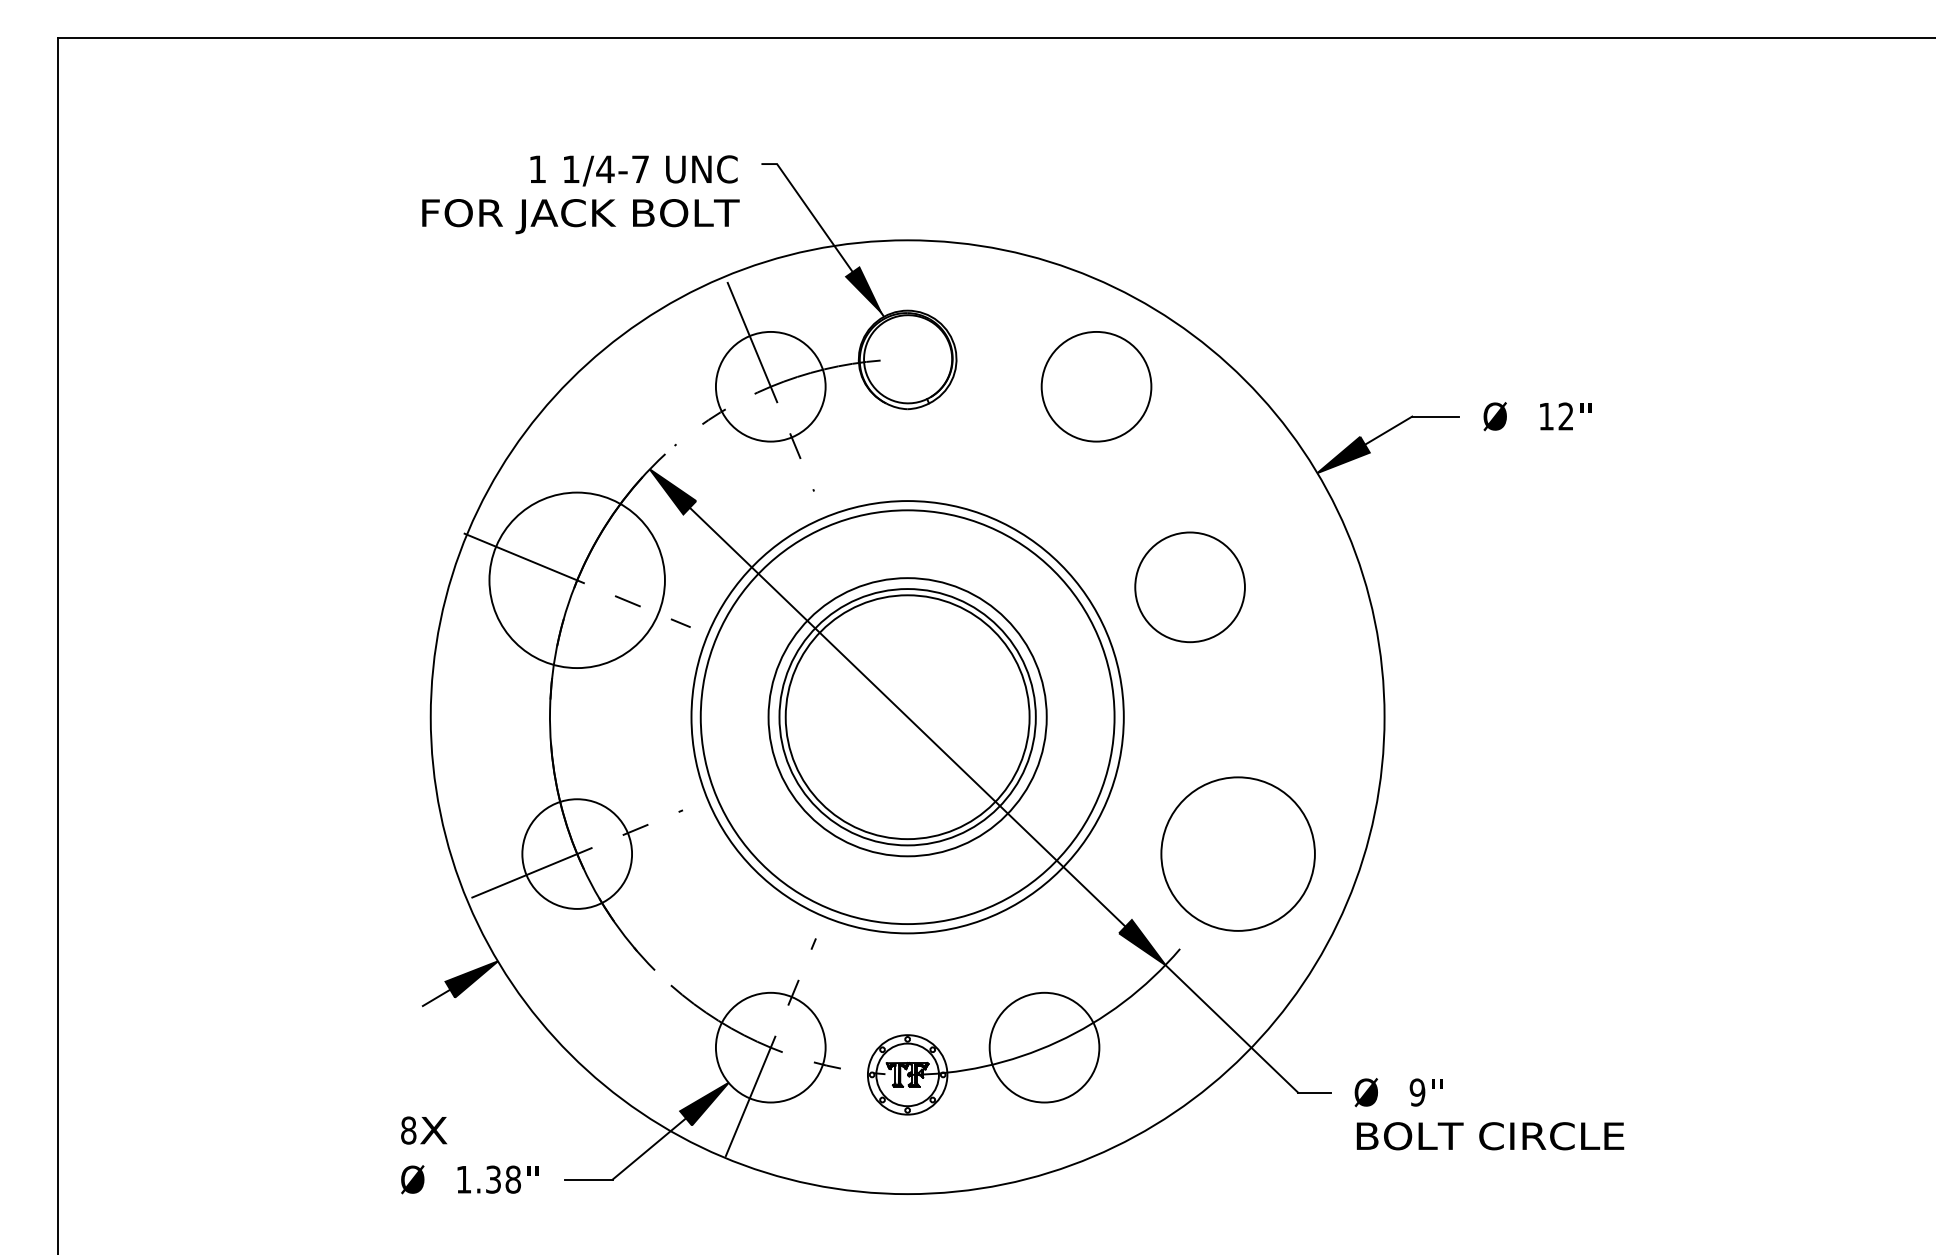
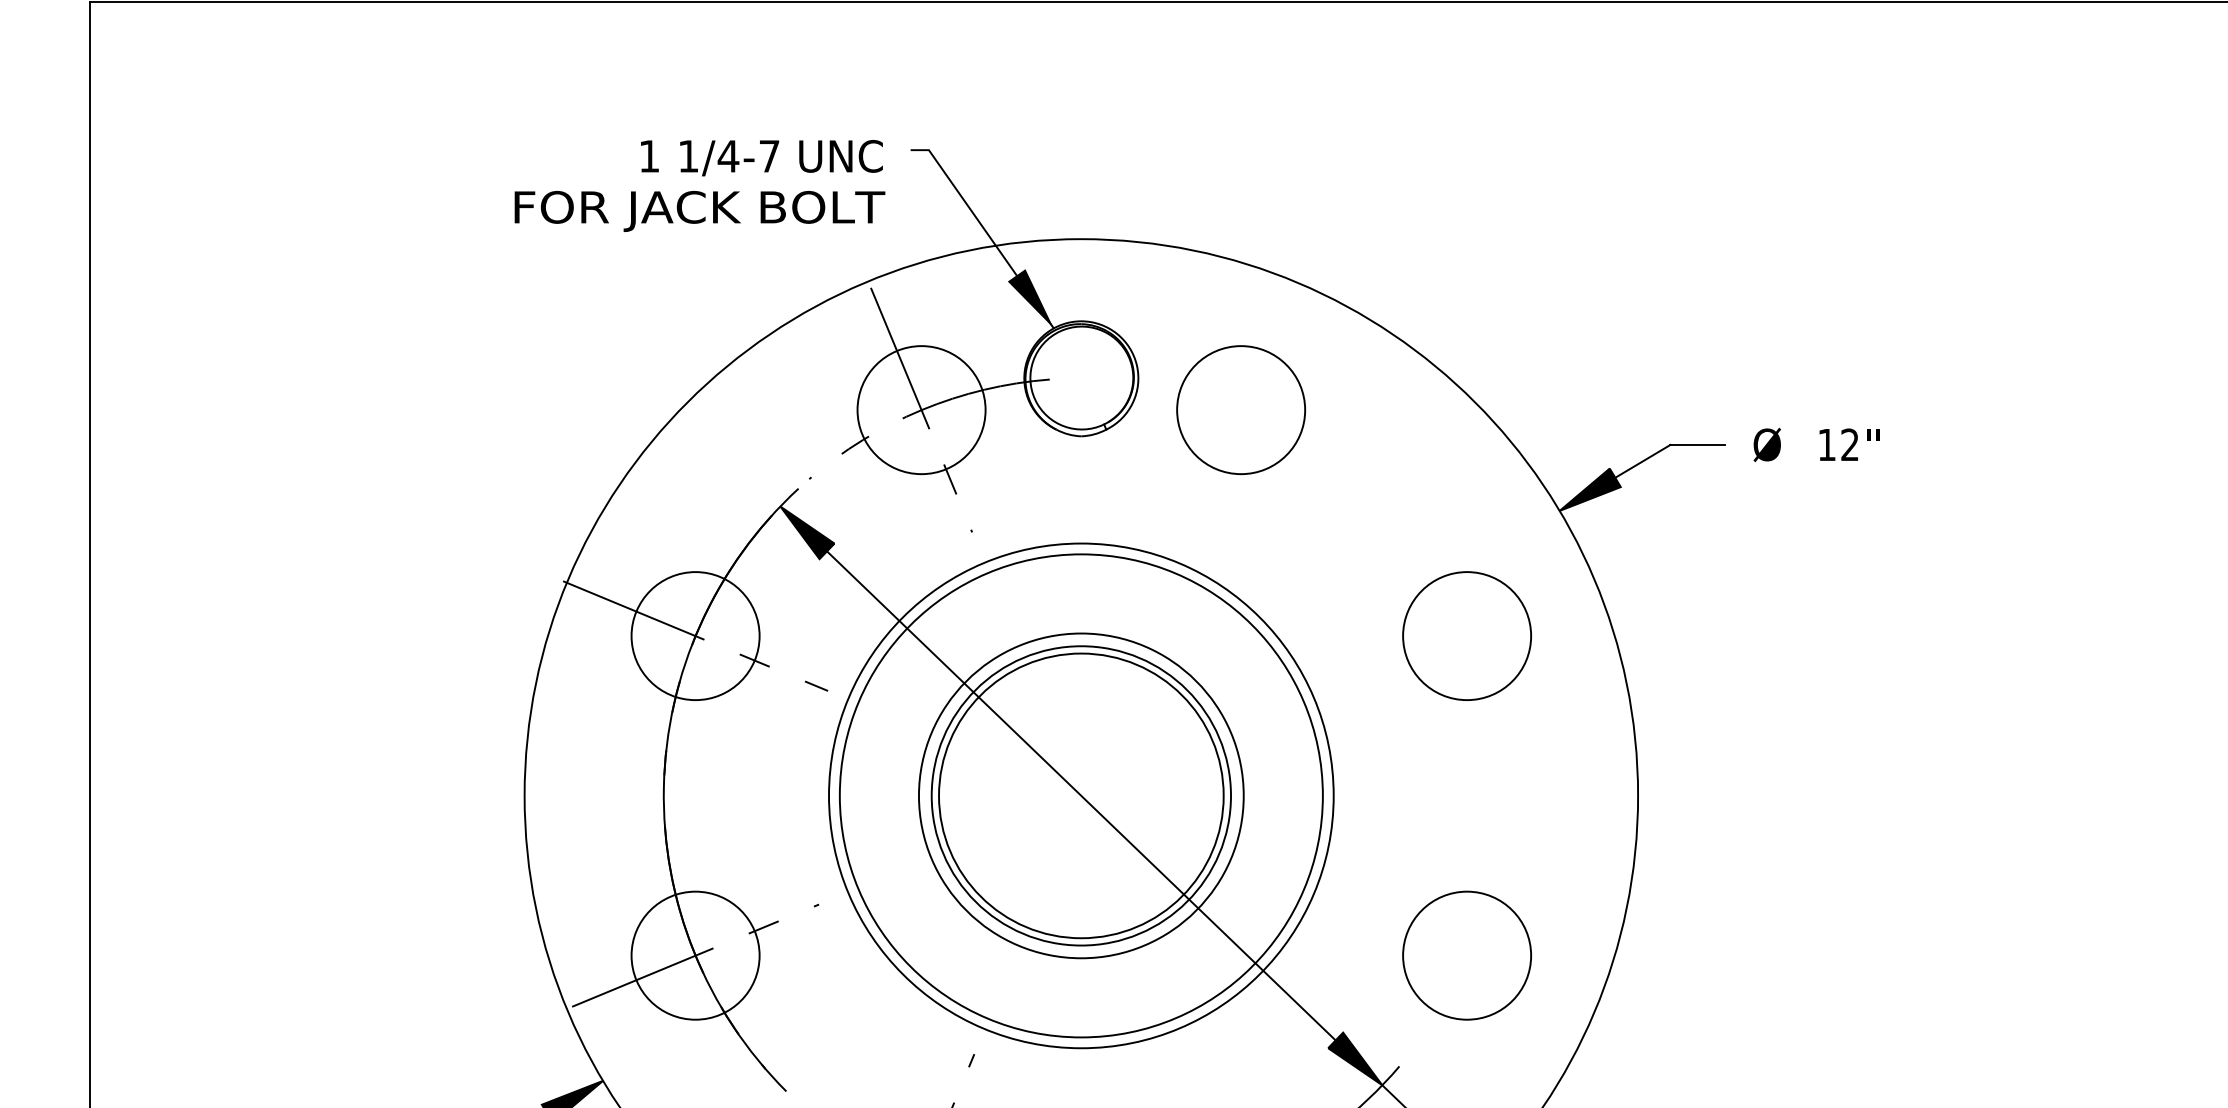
circle: (1096, 386) -> (1241, 409), moved
circle: (577, 580) -> (695, 636), size x0.62
circle: (1189, 587) -> (1466, 636), moved
circle: (1237, 853) -> (1466, 954), size x0.71

